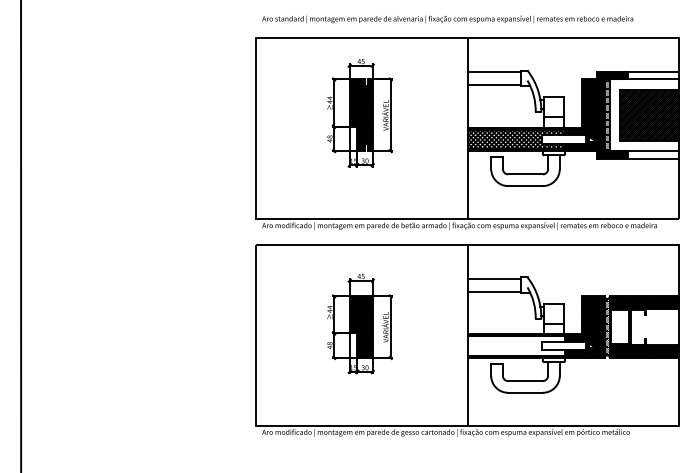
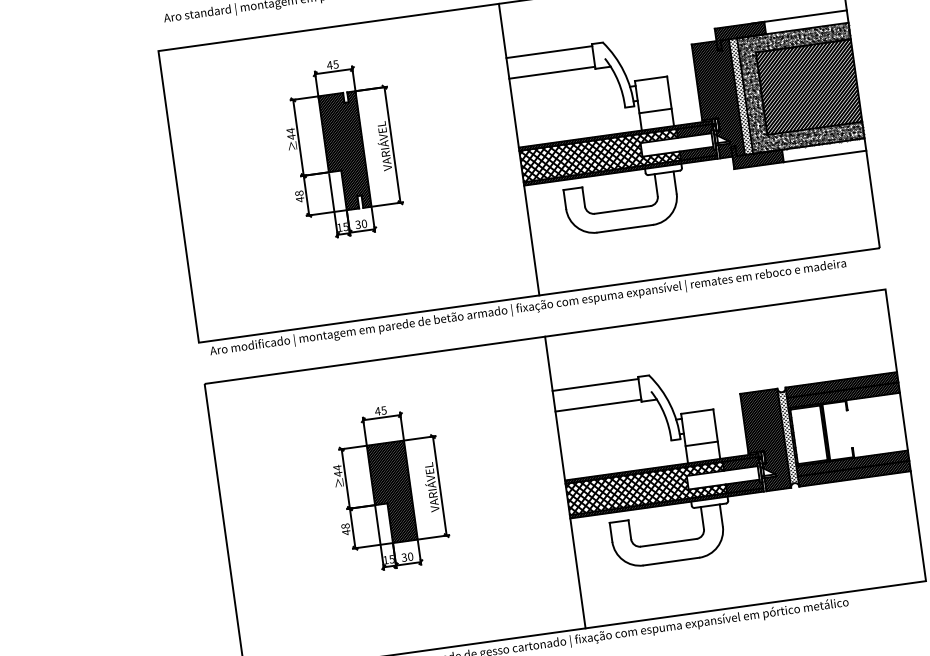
hatch: (644, 115) -> (801, 88), added
hatch: (516, 345) -> (646, 487), added

